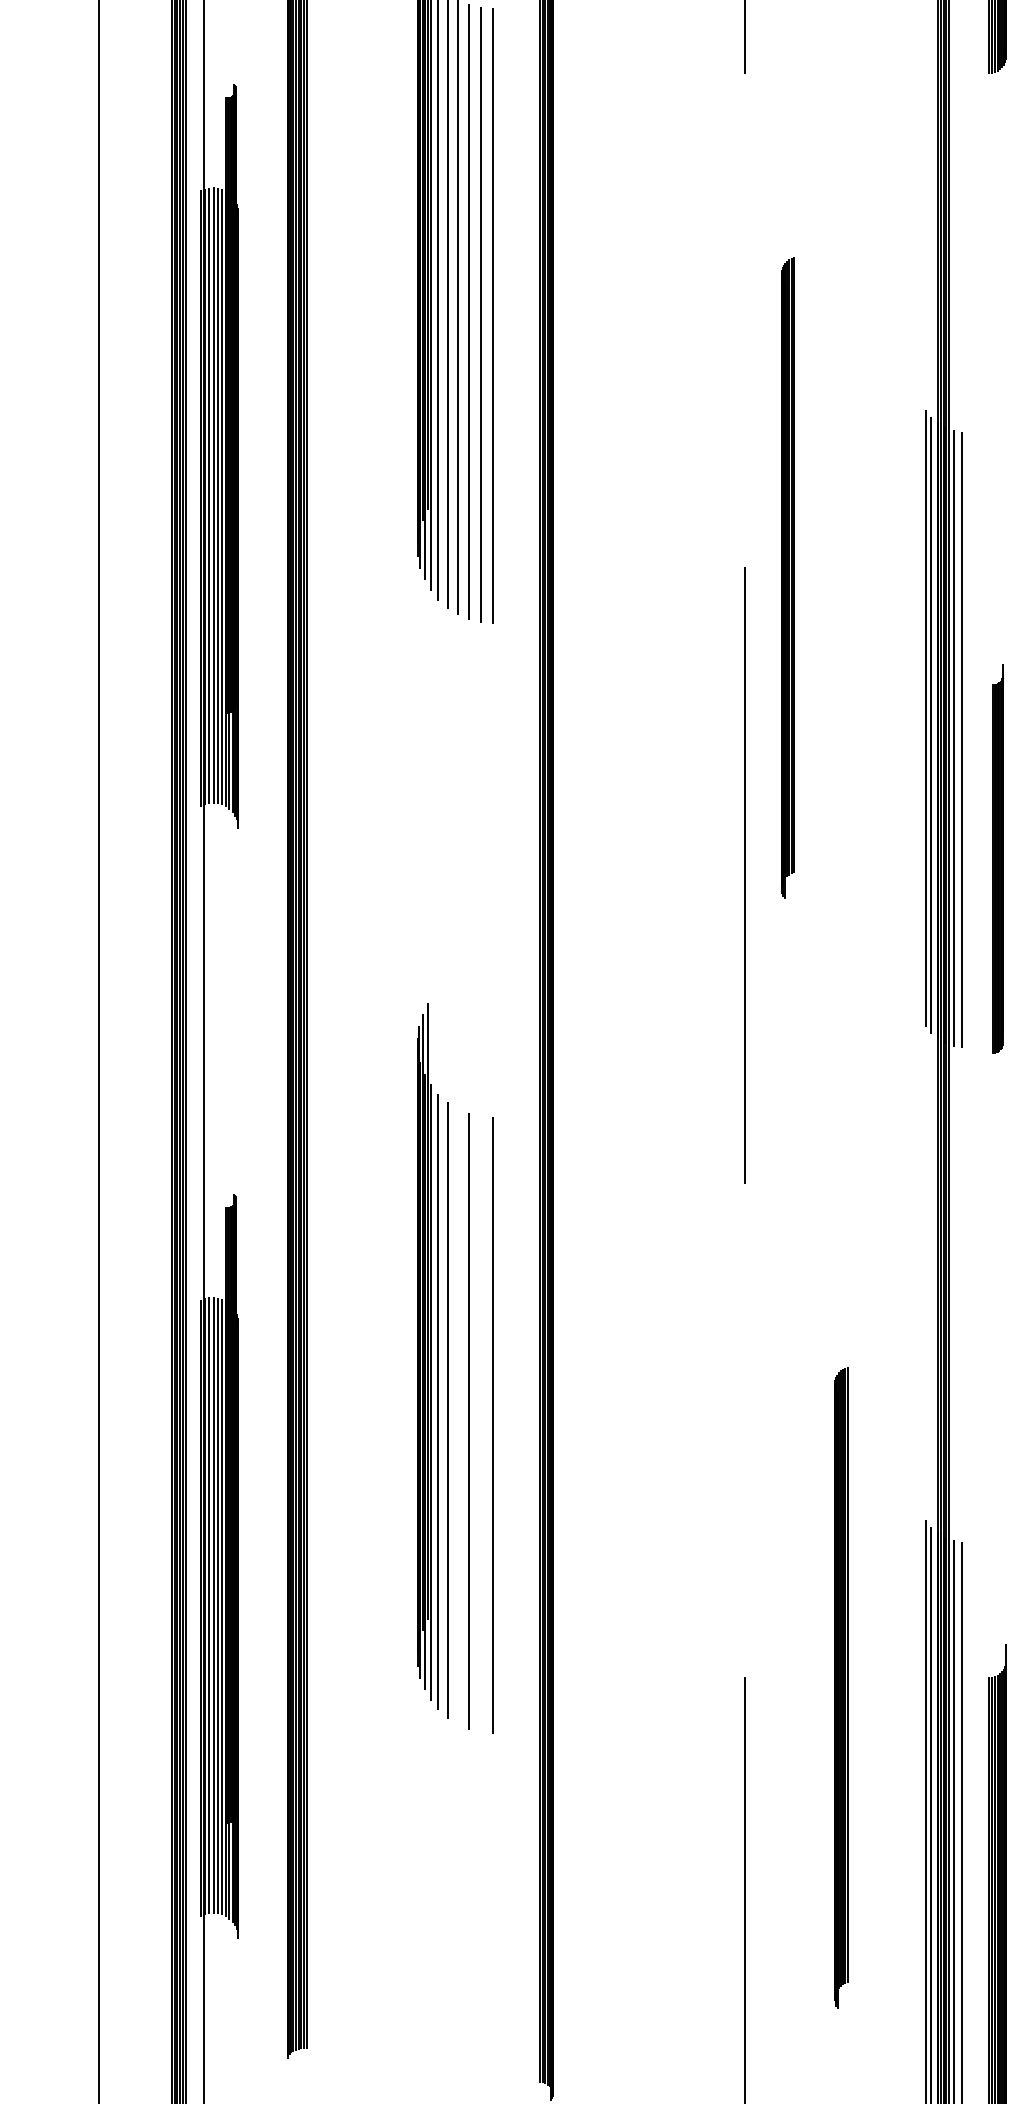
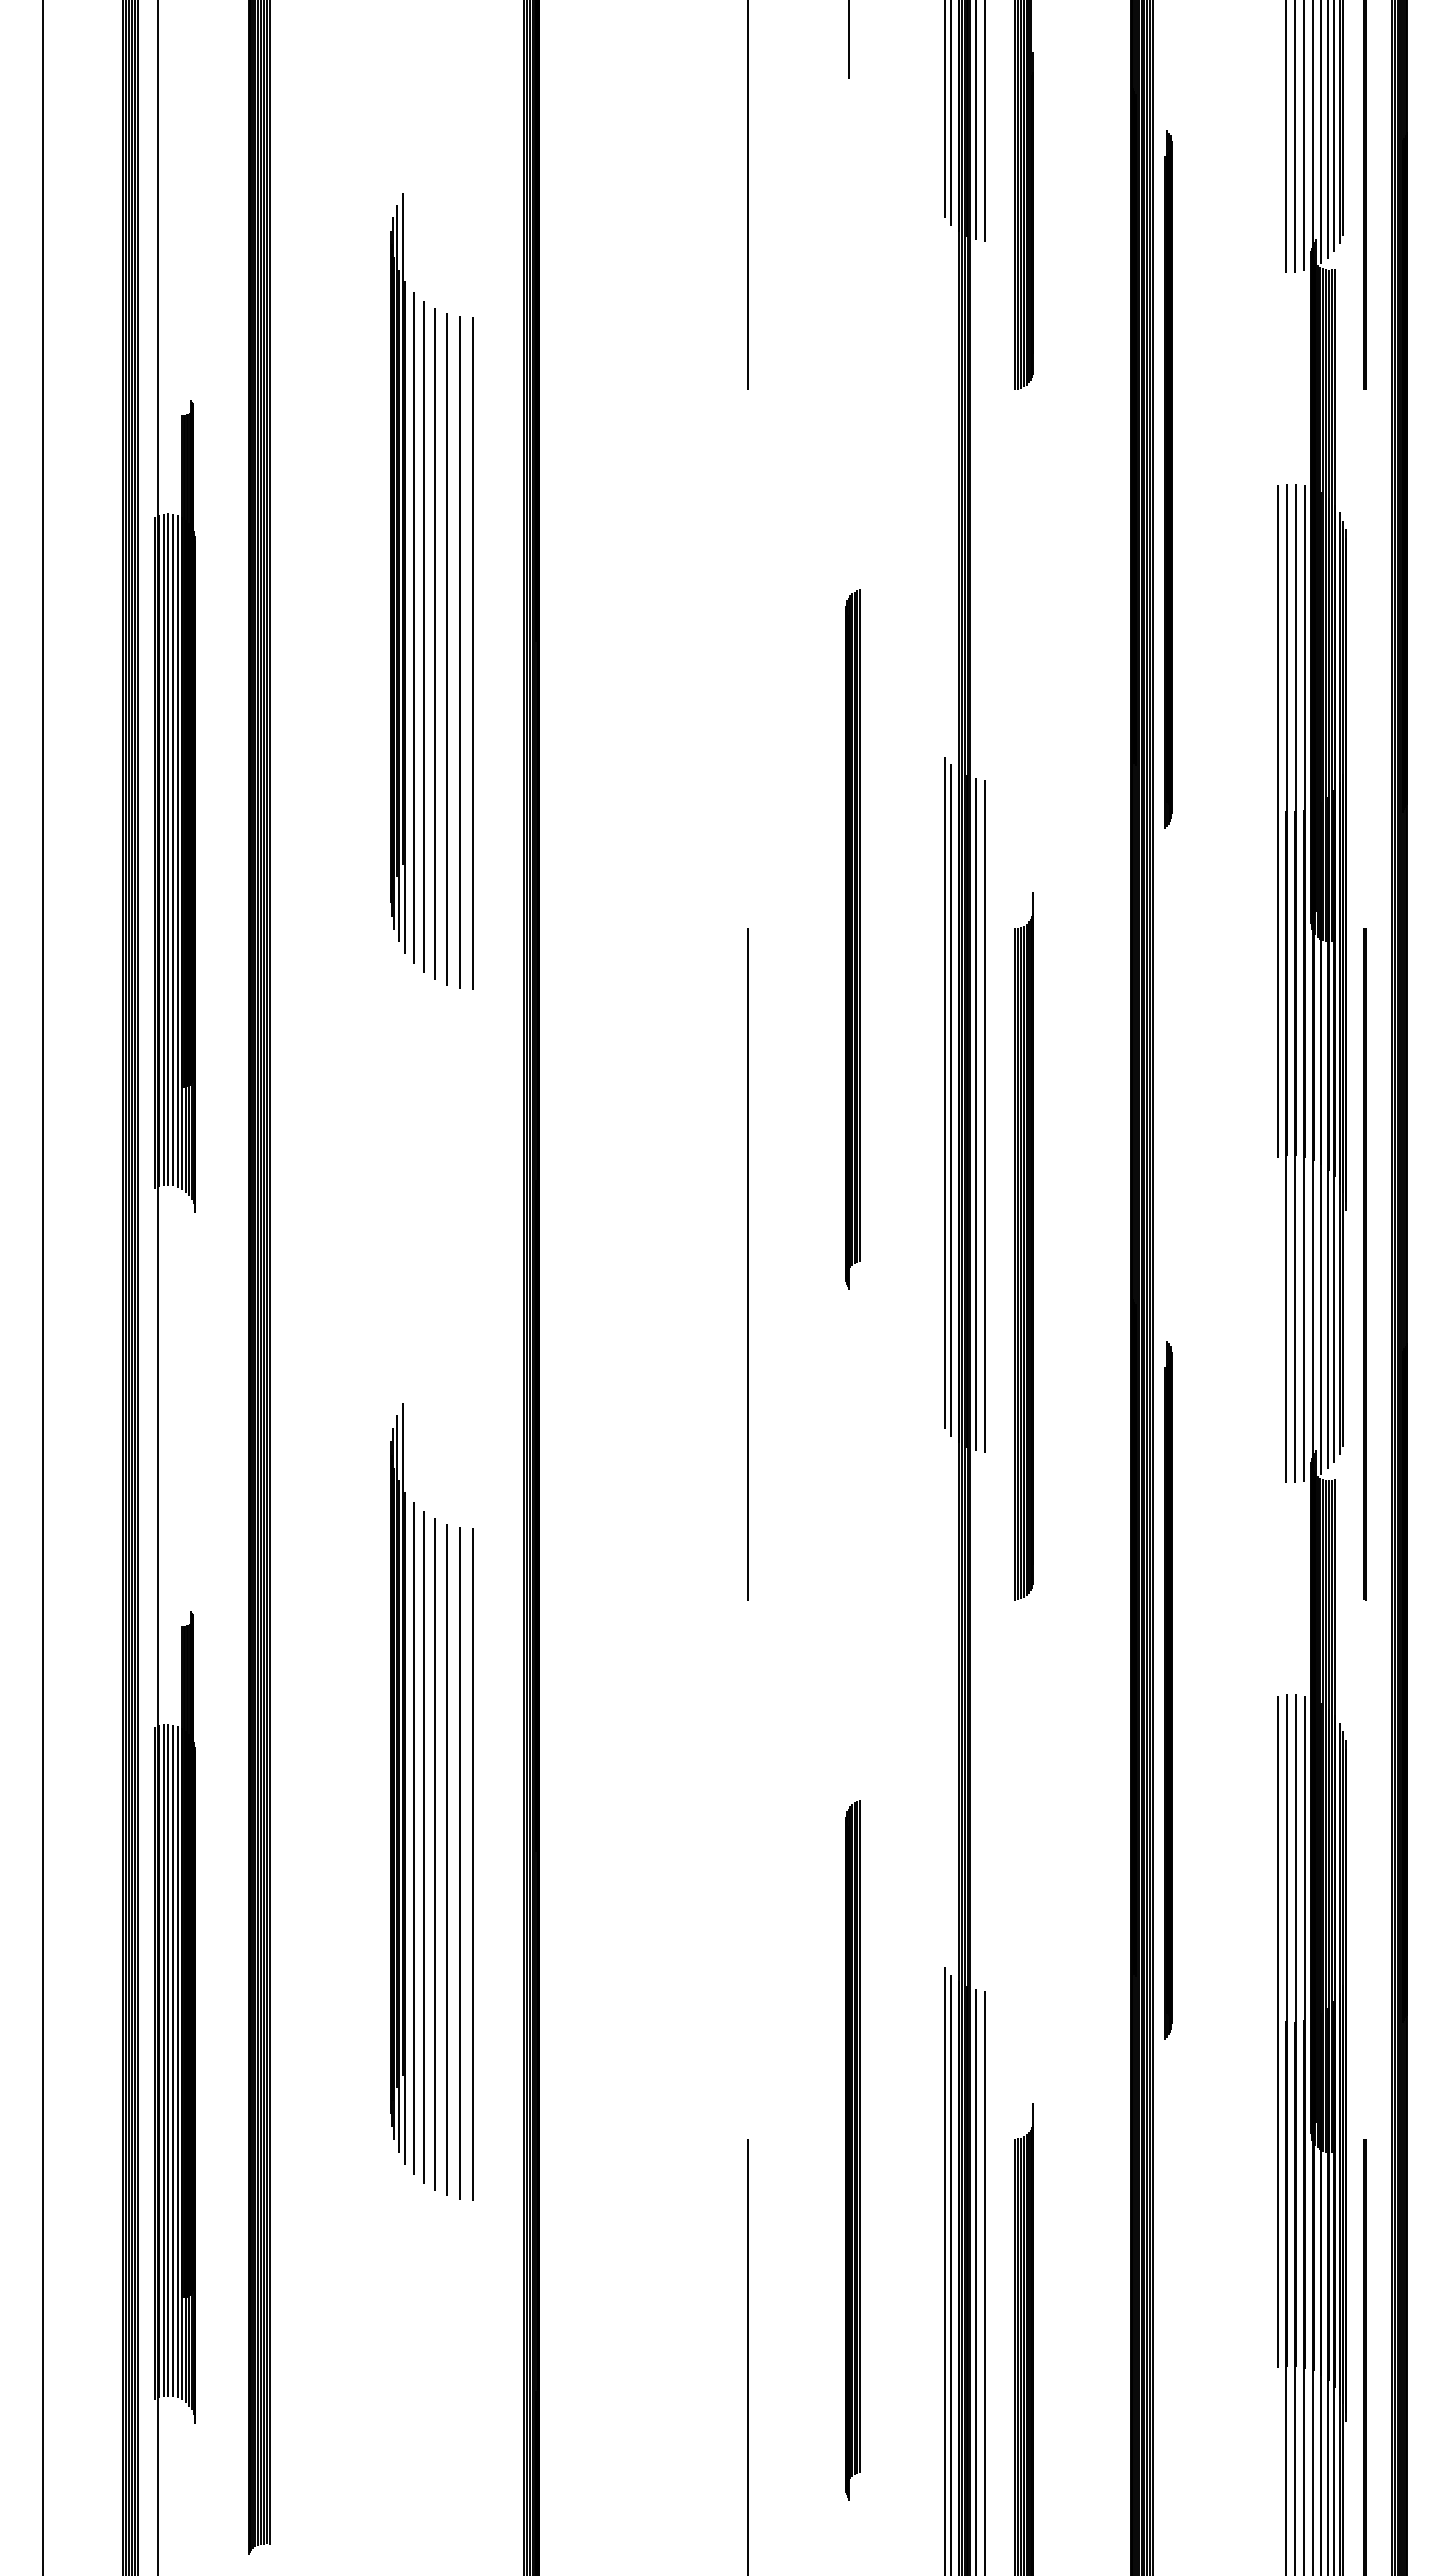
part: (787, 577) -> (852, 939), moved
part: (997, 859) -> (1023, 1246), size x1.67
line: (457, 1416) -> (434, 1854), added
line: (480, 1424) -> (459, 1863), added

